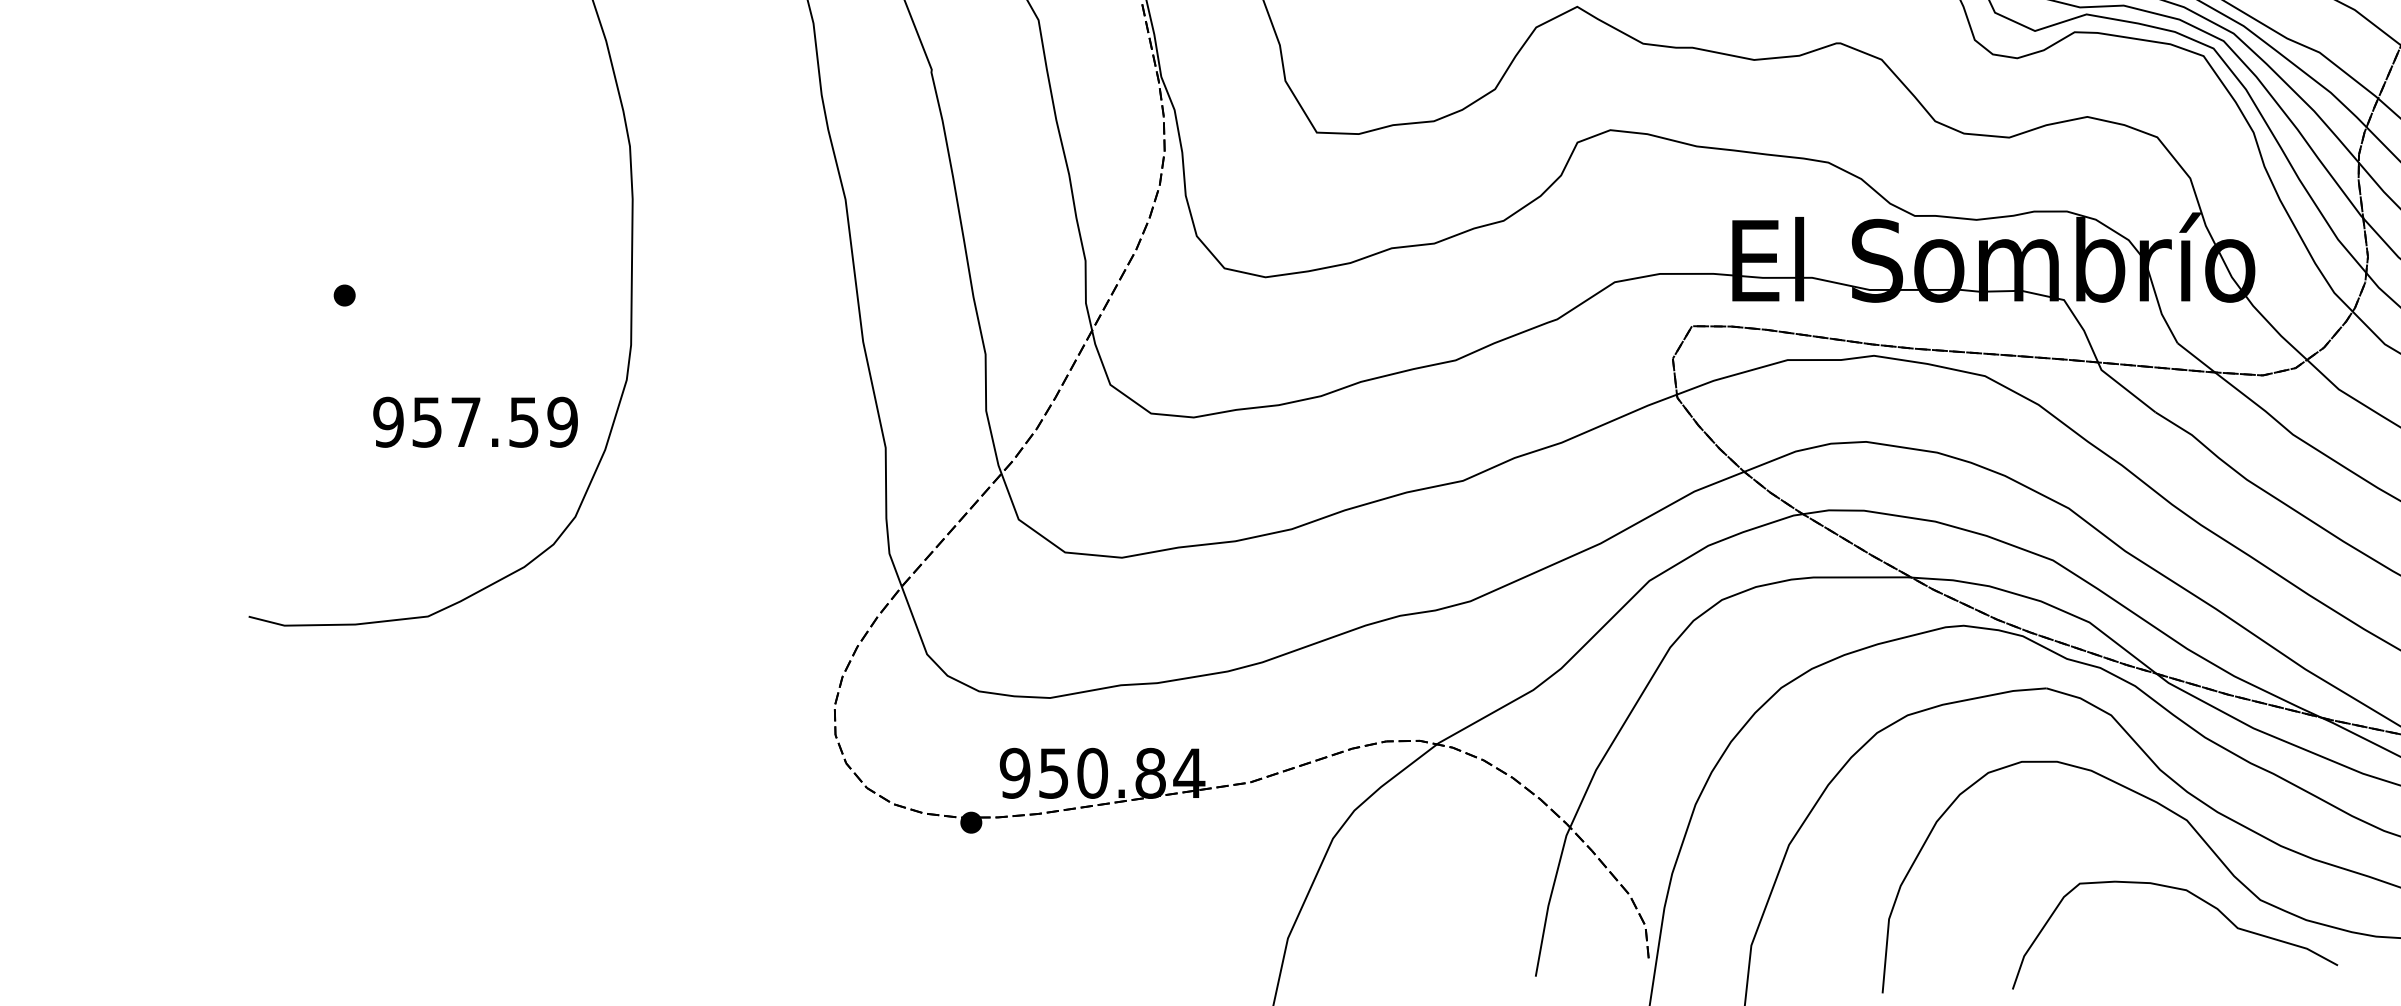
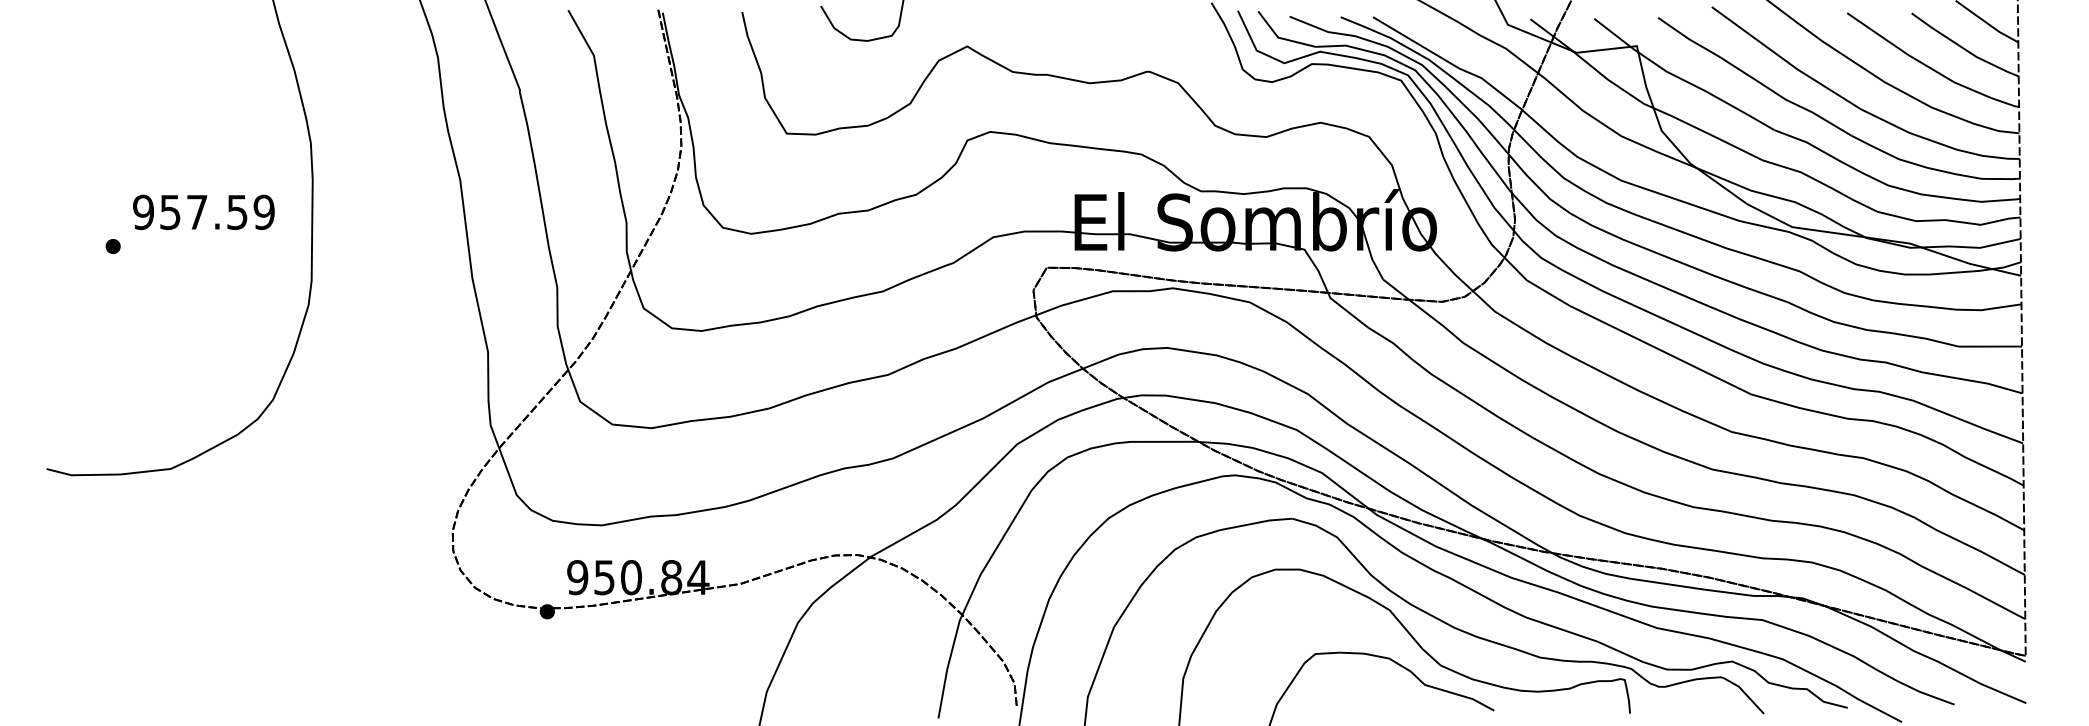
text: (475, 421) -> (203, 211), moved

